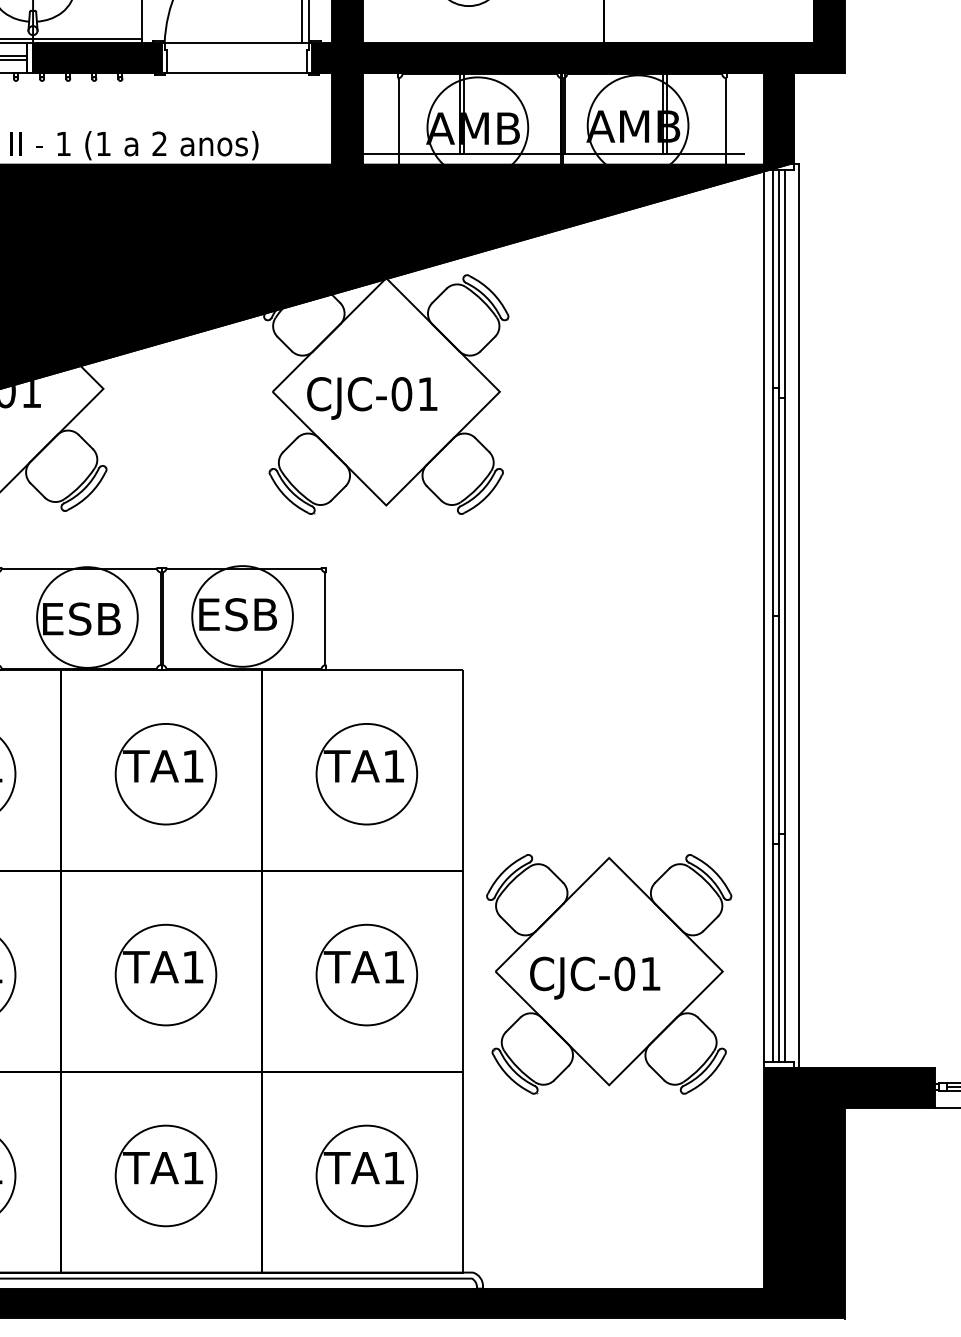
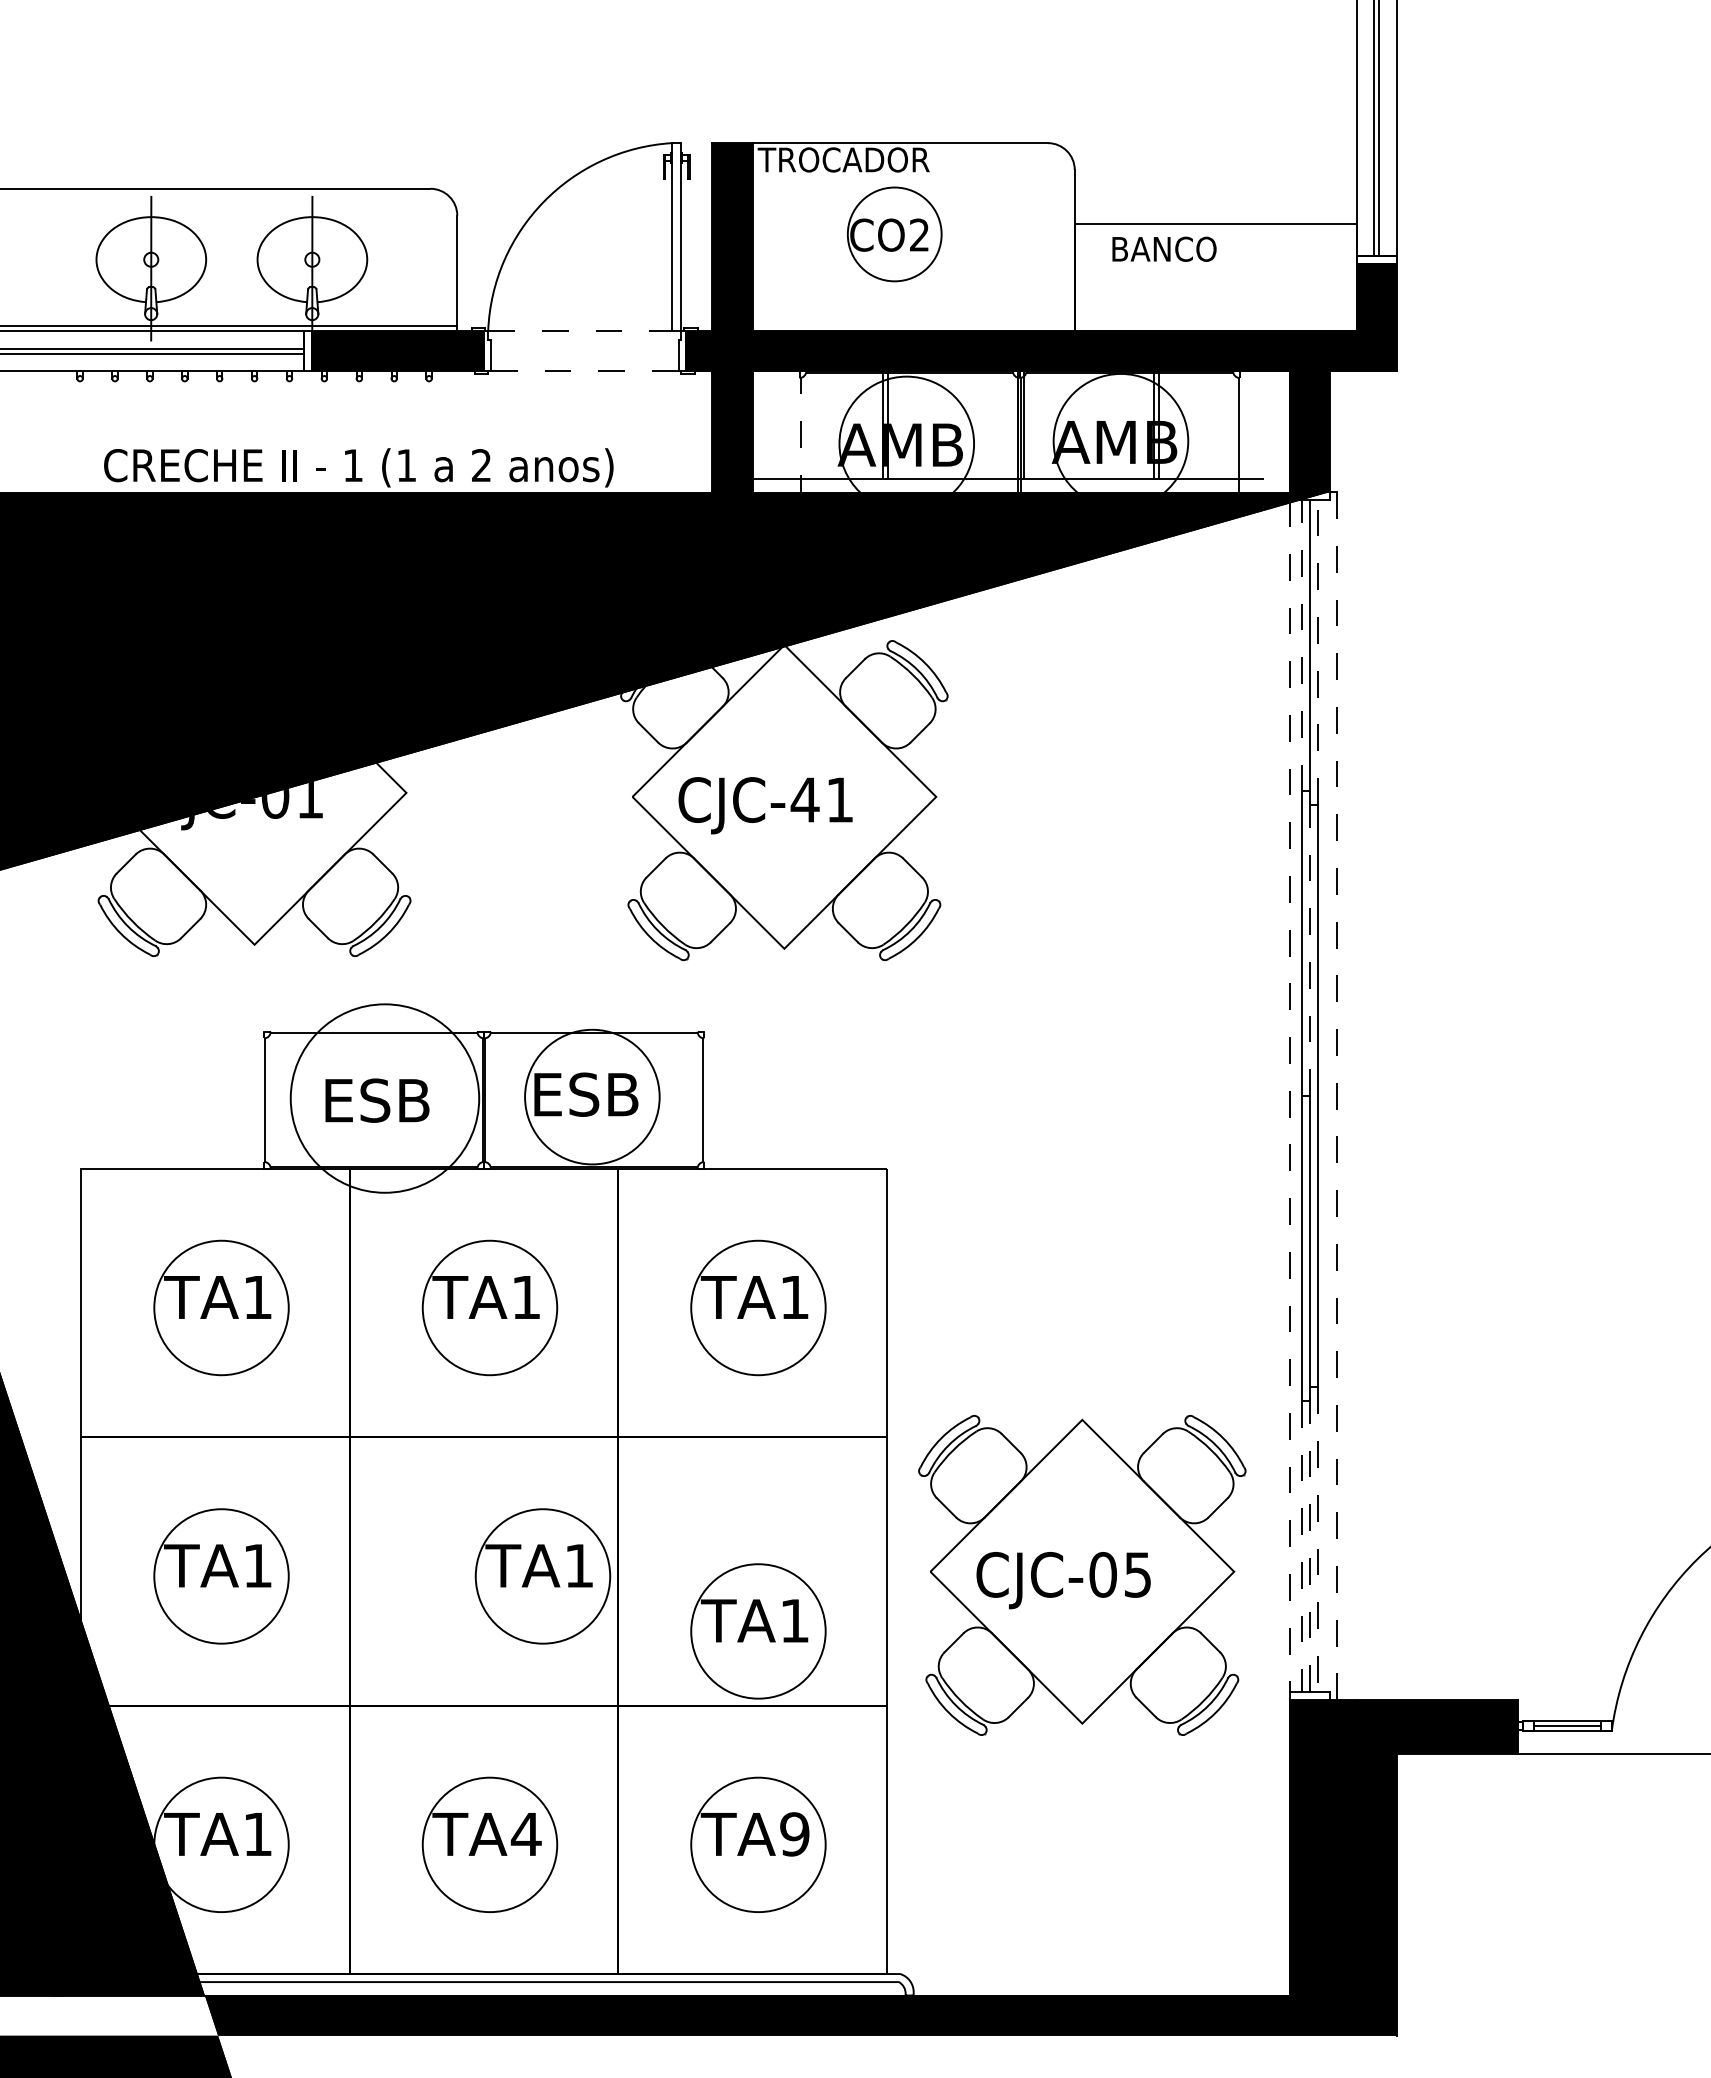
line: (233, 43) -> (580, 331), solid -> dashed
line: (236, 73) -> (584, 371), solid -> dashed
line: (398, 124) -> (800, 439), solid -> dashed
line: (773, 278) -> (1301, 645), solid -> dashed
line: (785, 283) -> (1317, 652), solid -> dashed
text: (401, 393) -> (804, 799), CJC-01 -> CJC-41
line: (779, 501) -> (1309, 943), solid -> dashed
line: (799, 615) -> (1336, 1095), solid -> dashed
line: (764, 616) -> (1289, 1096), solid -> dashed
circle: (87, 617) -> (384, 1098), size x1.4
line: (779, 947) -> (1309, 1539), solid -> dashed
line: (785, 948) -> (1317, 1540), solid -> dashed
line: (773, 952) -> (1301, 1546), solid -> dashed
text: (650, 973) -> (1137, 1574), CJC-01 -> CJC-05
part: (165, 975) -> (542, 1576), moved
part: (366, 975) -> (758, 1631), moved
text: (192, 1168) -> (525, 1834), TA1 -> TA4
text: (393, 1168) -> (794, 1834), TA1 -> TA9

